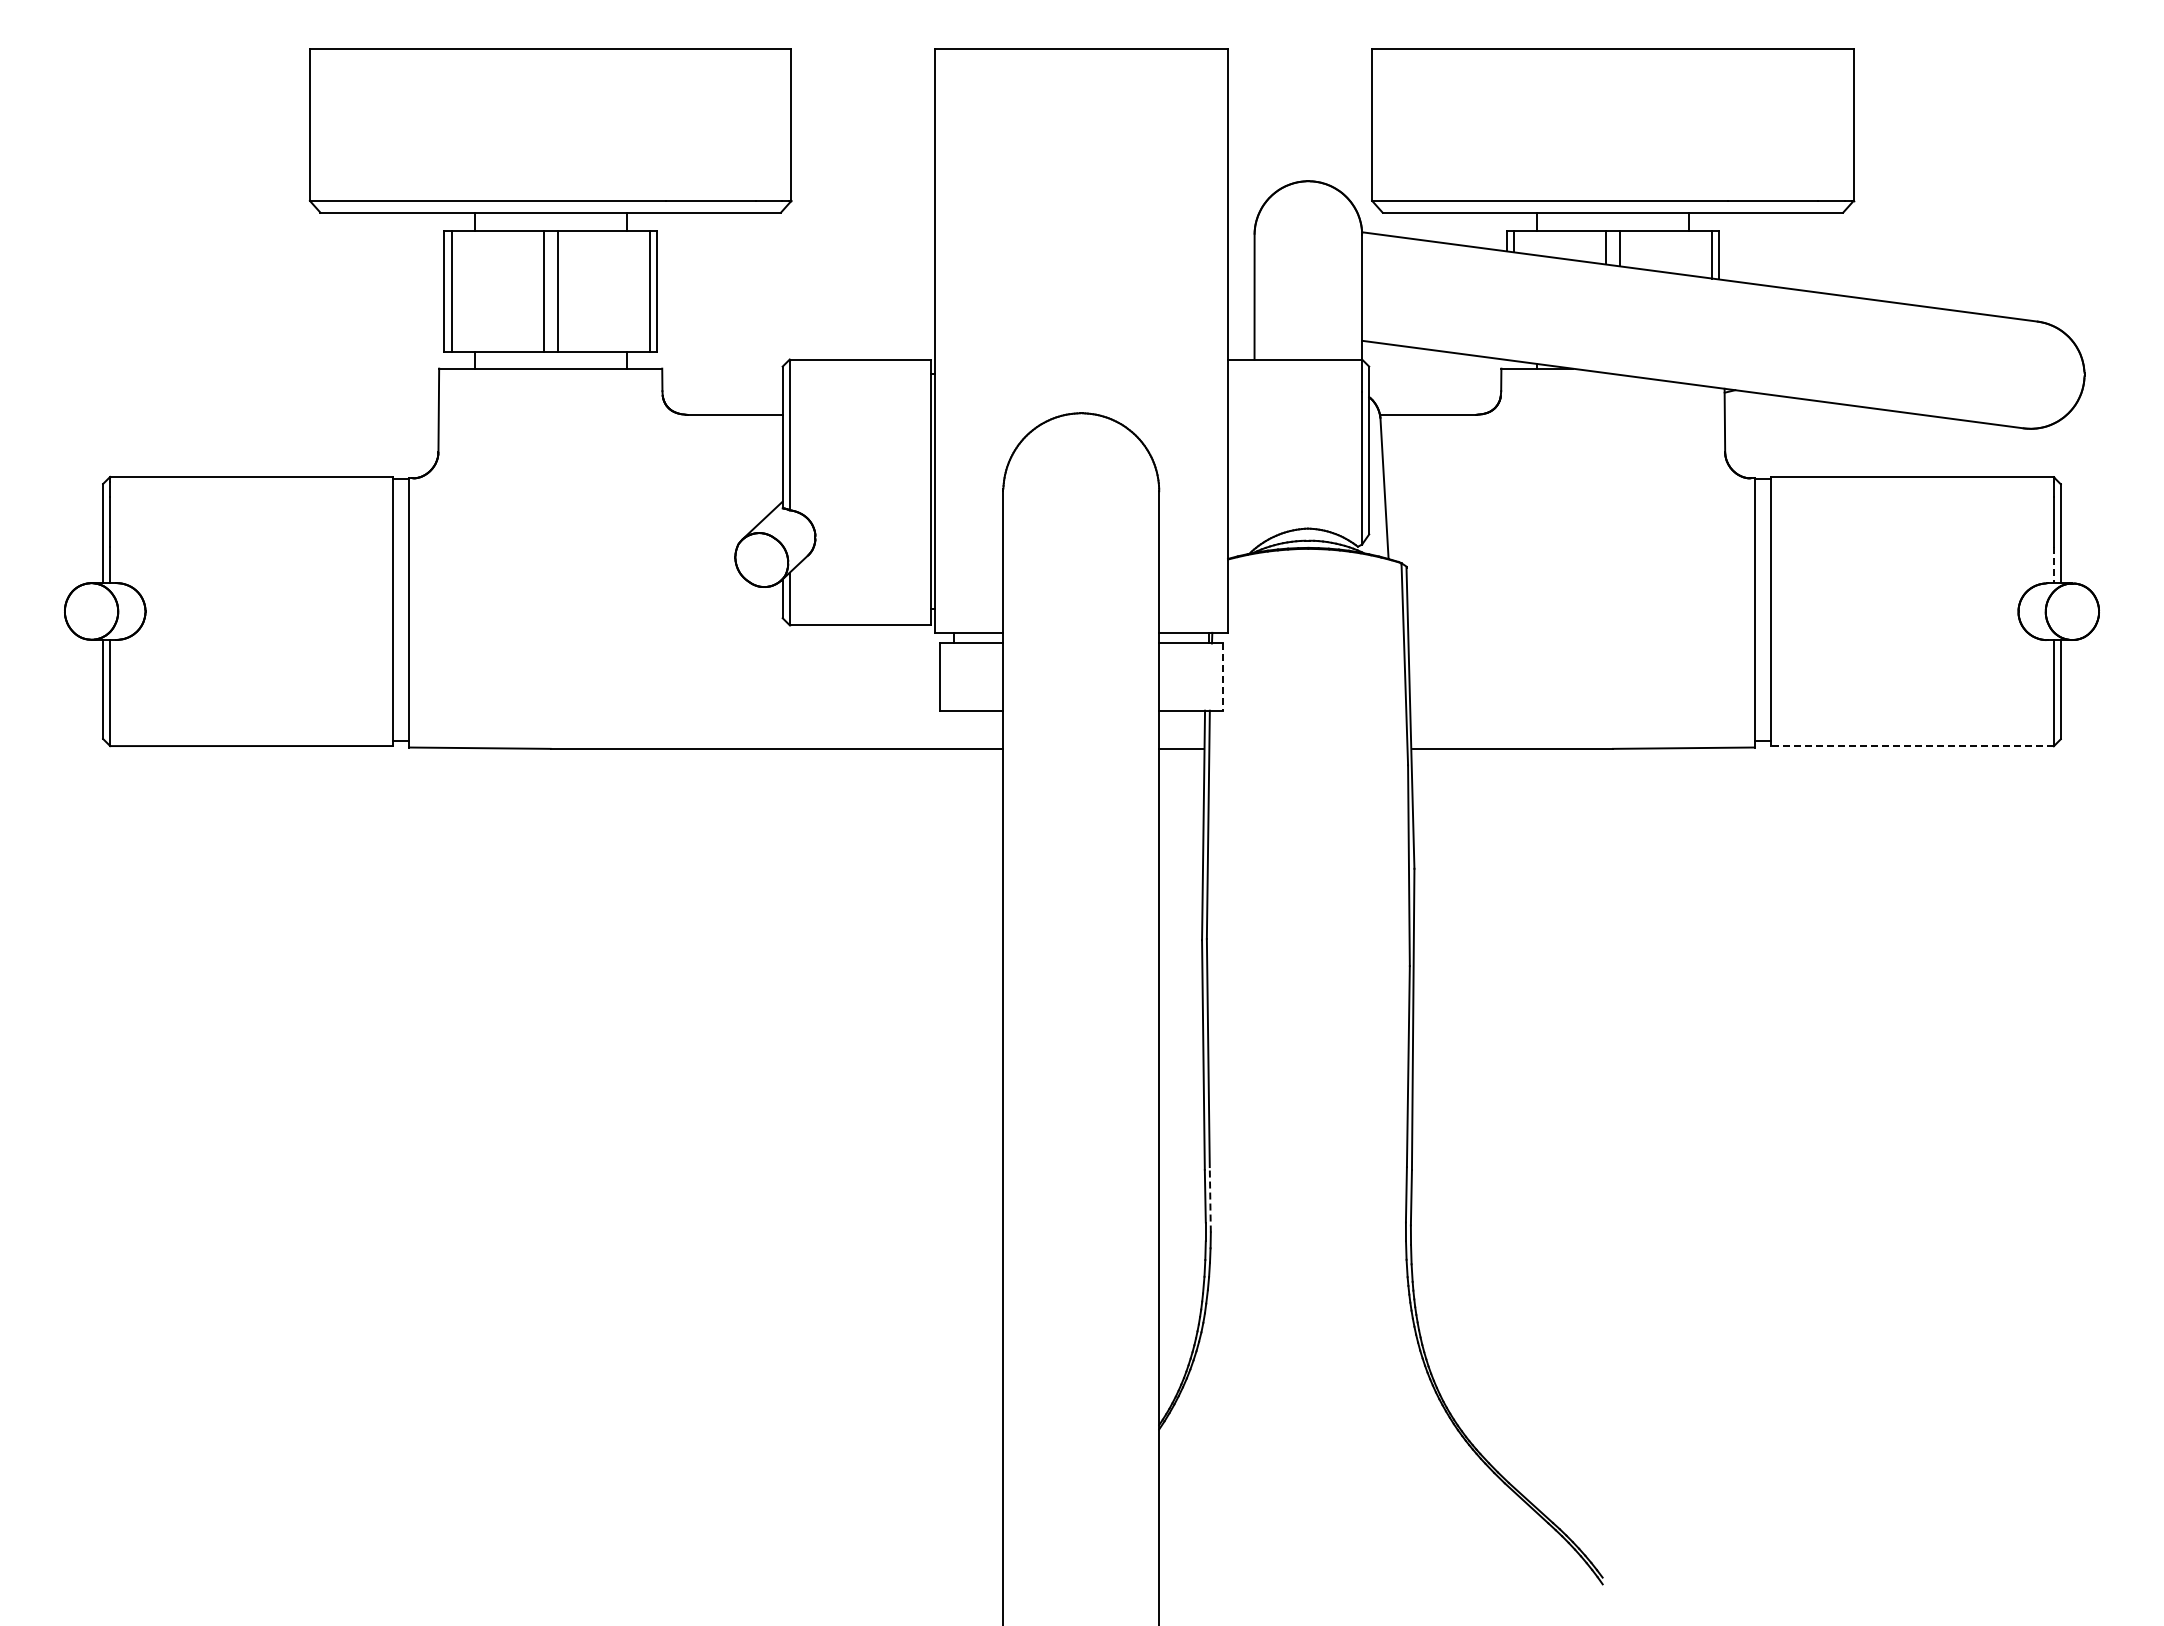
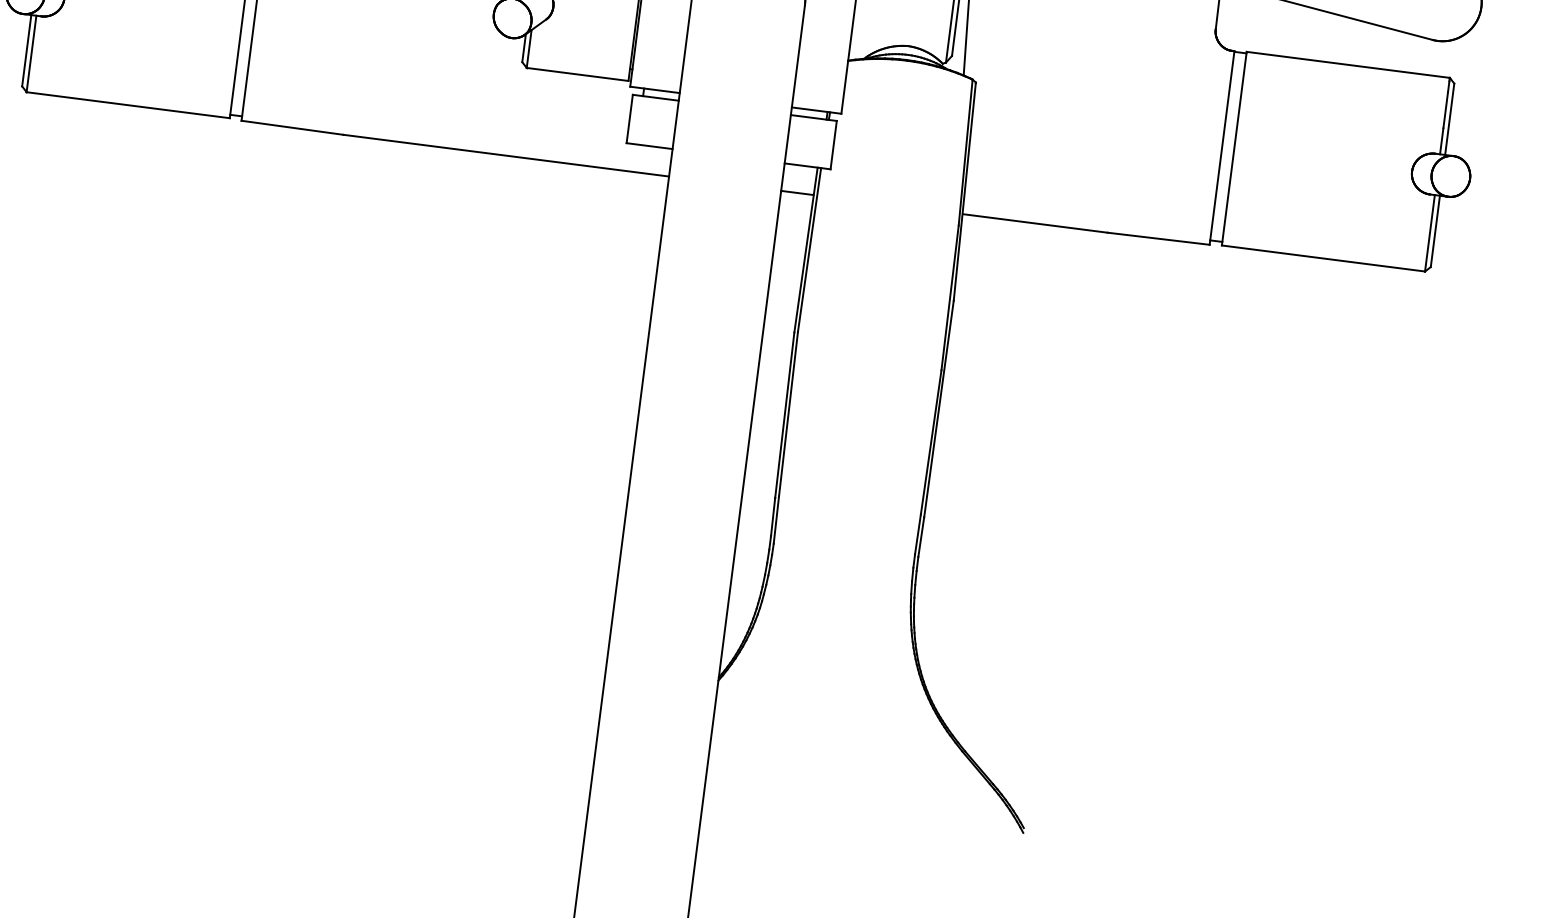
line: (2053, 565) -> (1441, 141), dashed -> solid
line: (1223, 677) -> (834, 145), dashed -> solid
line: (1912, 746) -> (1323, 258), dashed -> solid
line: (1210, 1199) -> (776, 519), dashed -> solid

